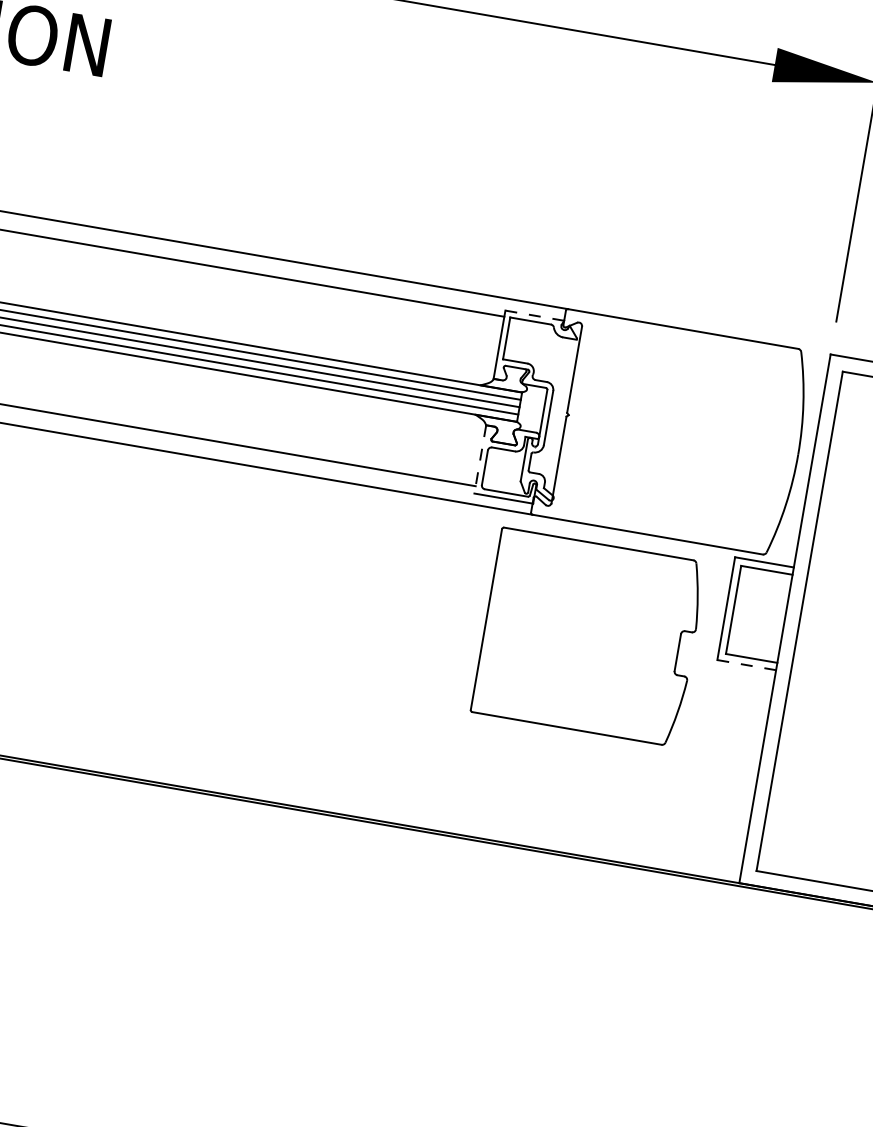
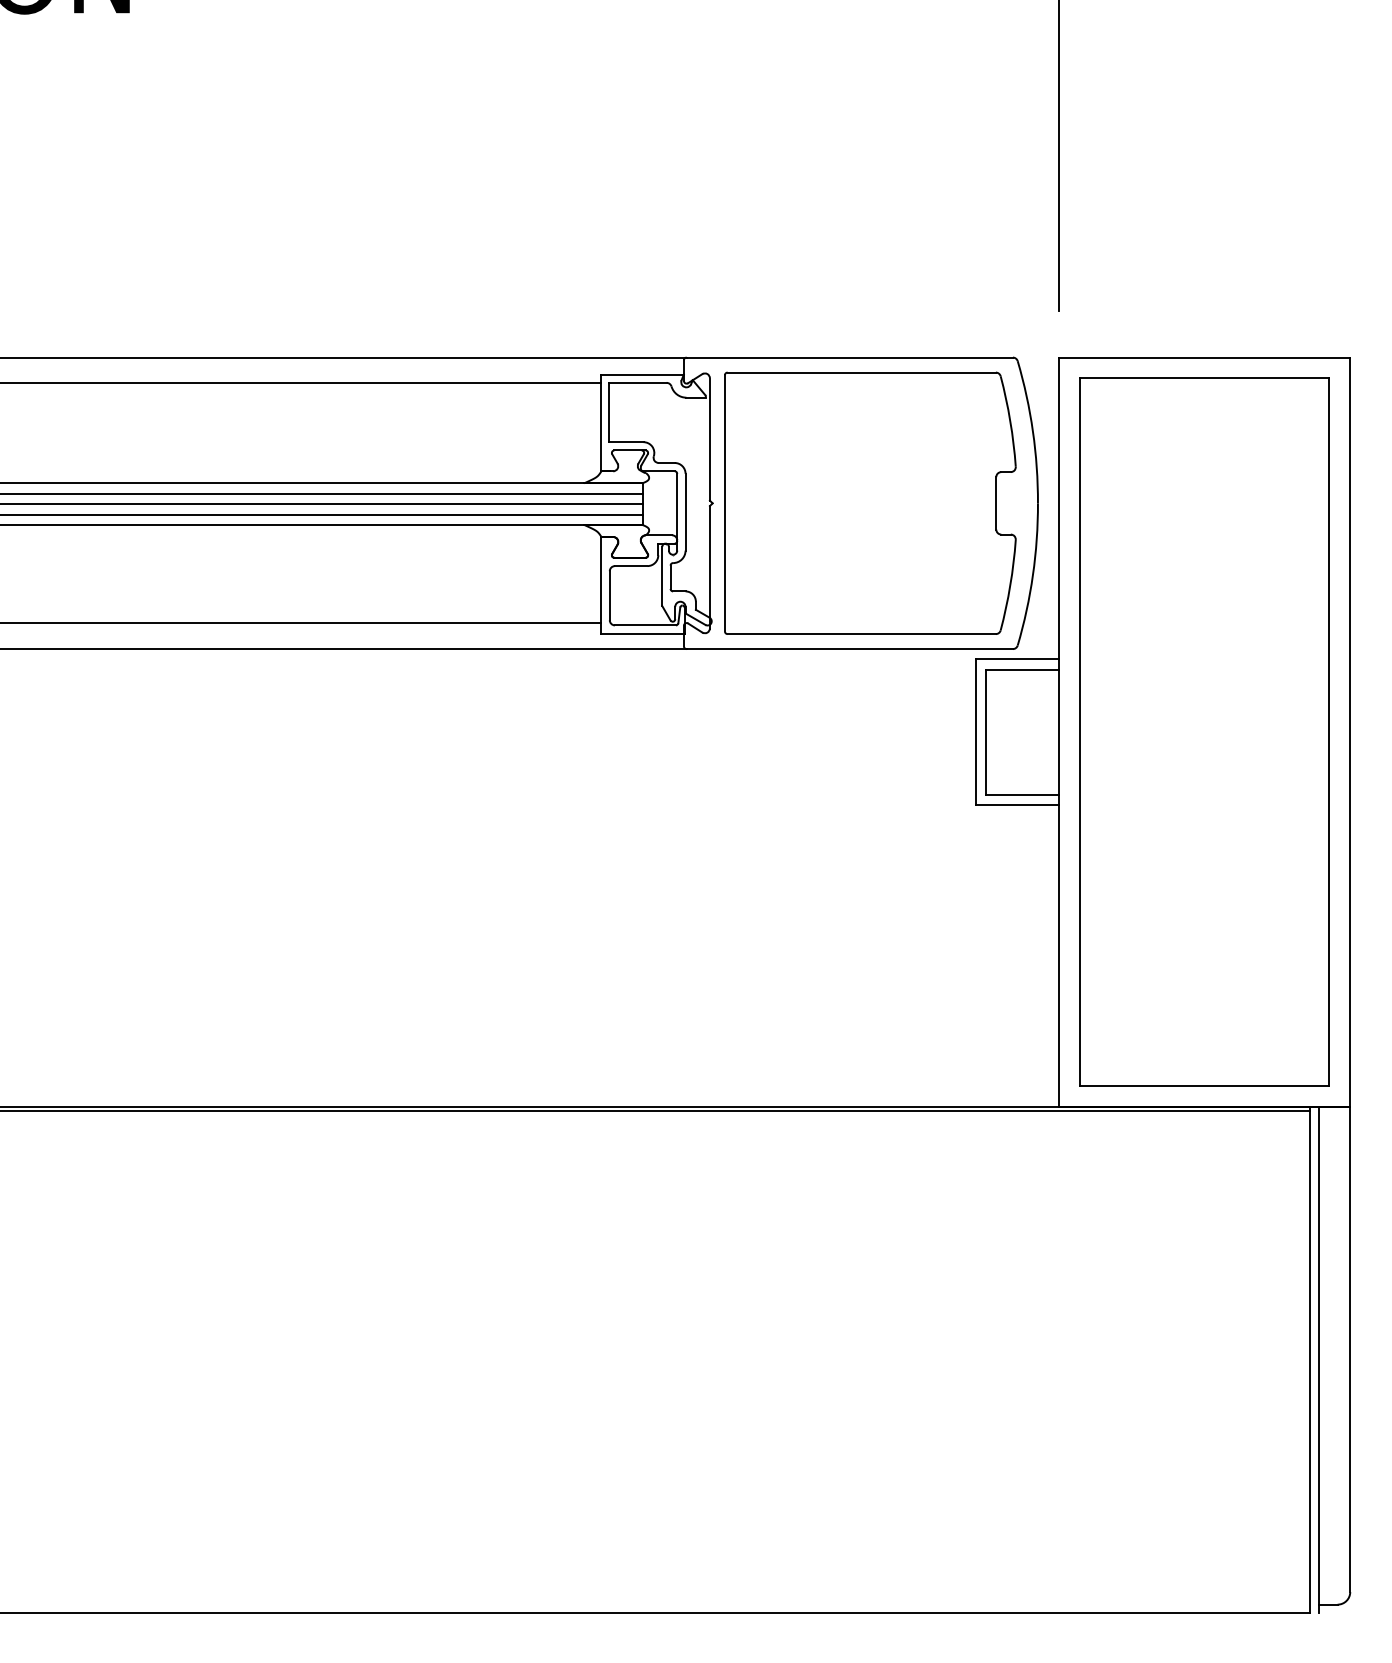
line: (534, 315) -> (642, 374), dashed -> solid
line: (480, 459) -> (601, 585), dashed -> solid
part: (589, 636) -> (870, 502), moved
line: (746, 665) -> (1017, 805), dashed -> solid

